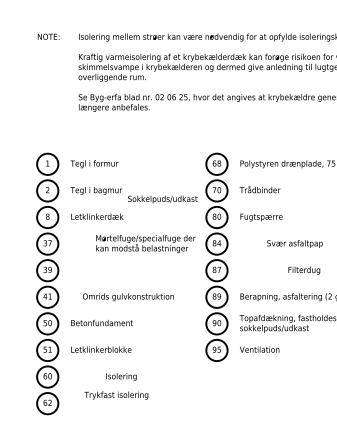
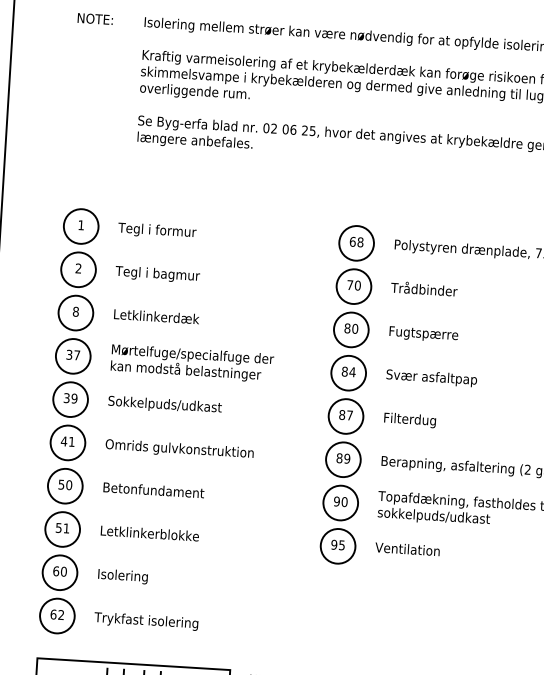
text: (162, 199) -> (164, 405), moved
text: (145, 243) -> (191, 362), moved
text: (294, 243) -> (431, 377), moved
text: (304, 270) -> (410, 420), moved
text: (128, 297) -> (179, 450), moved
text: (121, 376) -> (123, 575), moved
text: (116, 395) -> (146, 621), moved

